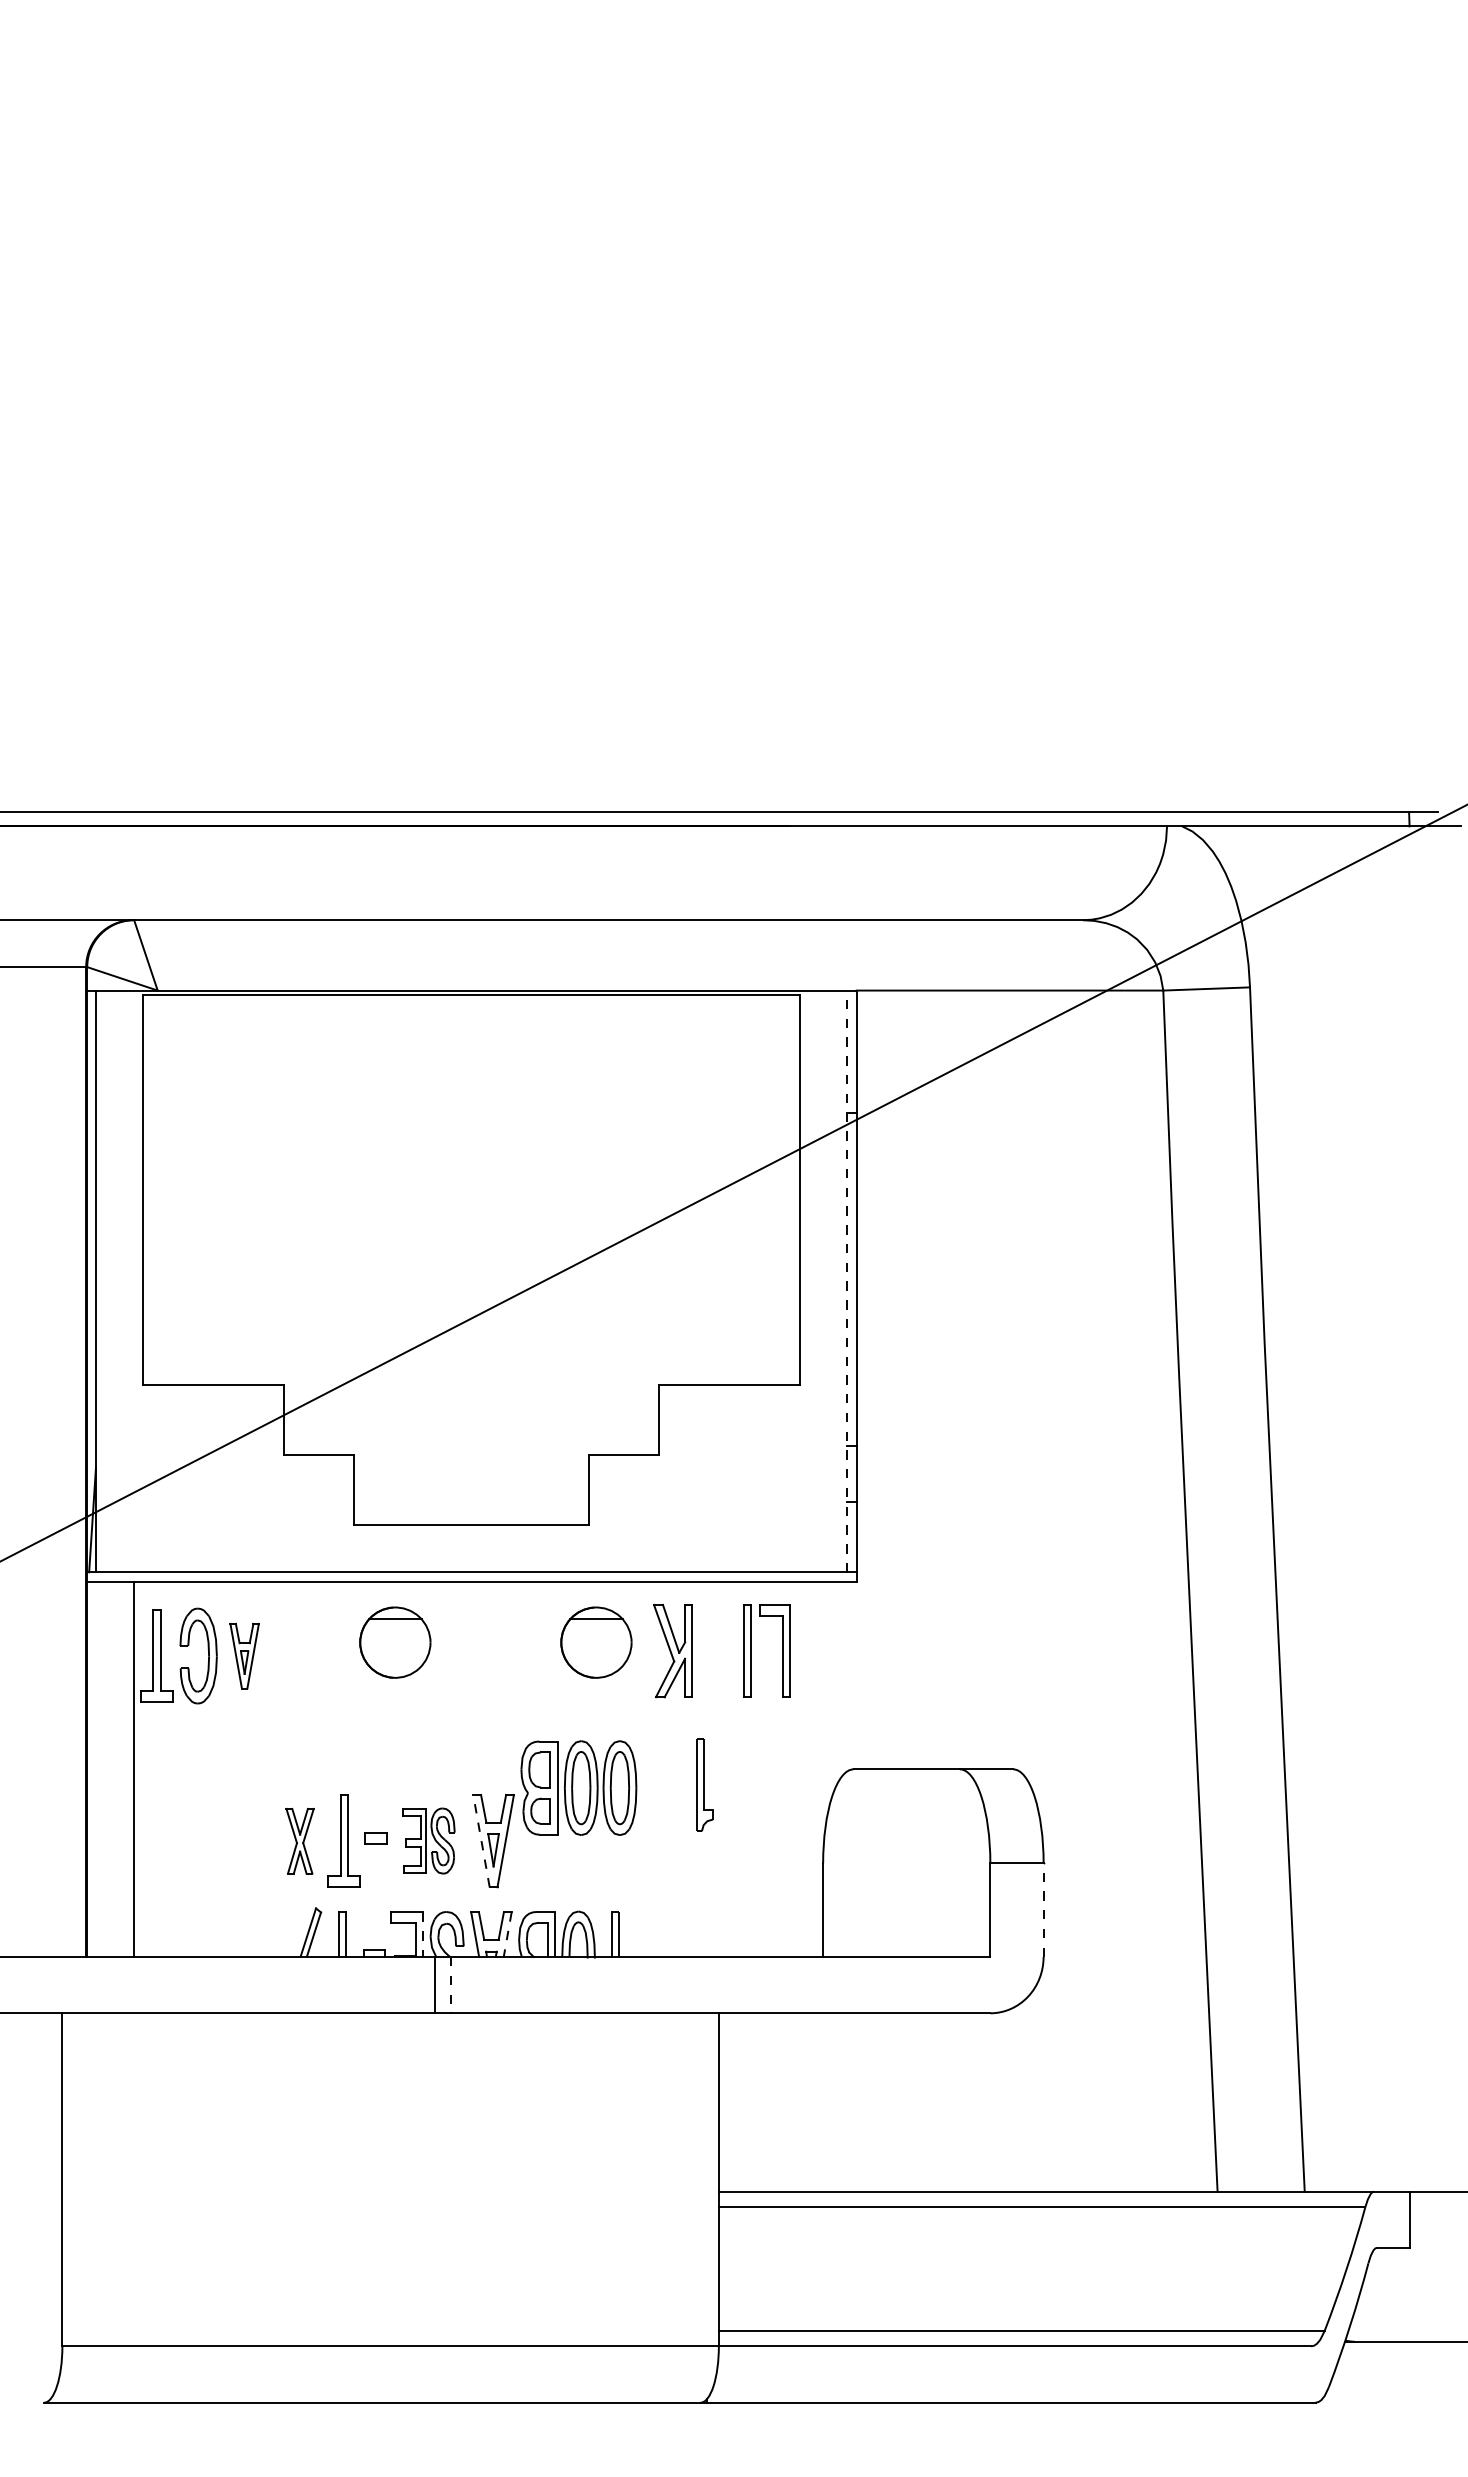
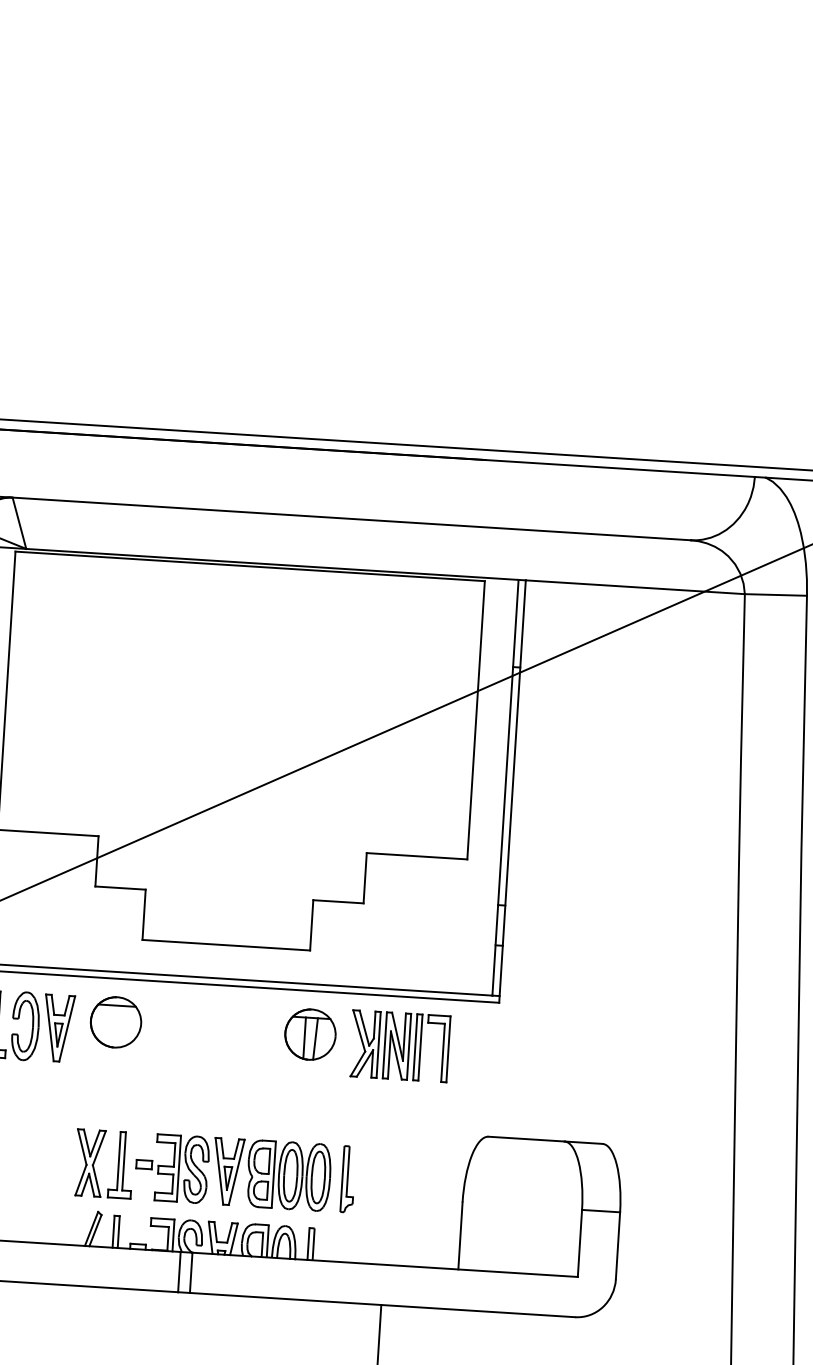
line: (846, 1281) -> (505, 787), dashed -> solid
part: (395, 1642) -> (116, 1022), moved
line: (588, 1647) -> (304, 1037), added
line: (603, 1648) -> (315, 1039), added
part: (717, 1650) -> (396, 1045), added
part: (244, 1656) -> (58, 1028), size x1.43
part: (704, 1784) -> (348, 1178), moved
part: (578, 1787) -> (288, 1175), moved
part: (428, 1840) -> (181, 1168), size x1.43
part: (299, 1841) -> (89, 1163), size x1.43
line: (481, 1841) -> (219, 1171), dashed -> solid
line: (1043, 1910) -> (617, 1246), dashed -> solid
line: (507, 1934) -> (233, 1239), dashed -> solid
line: (423, 1935) -> (173, 1236), dashed -> solid
line: (451, 1985) -> (191, 1273), dashed -> solid

